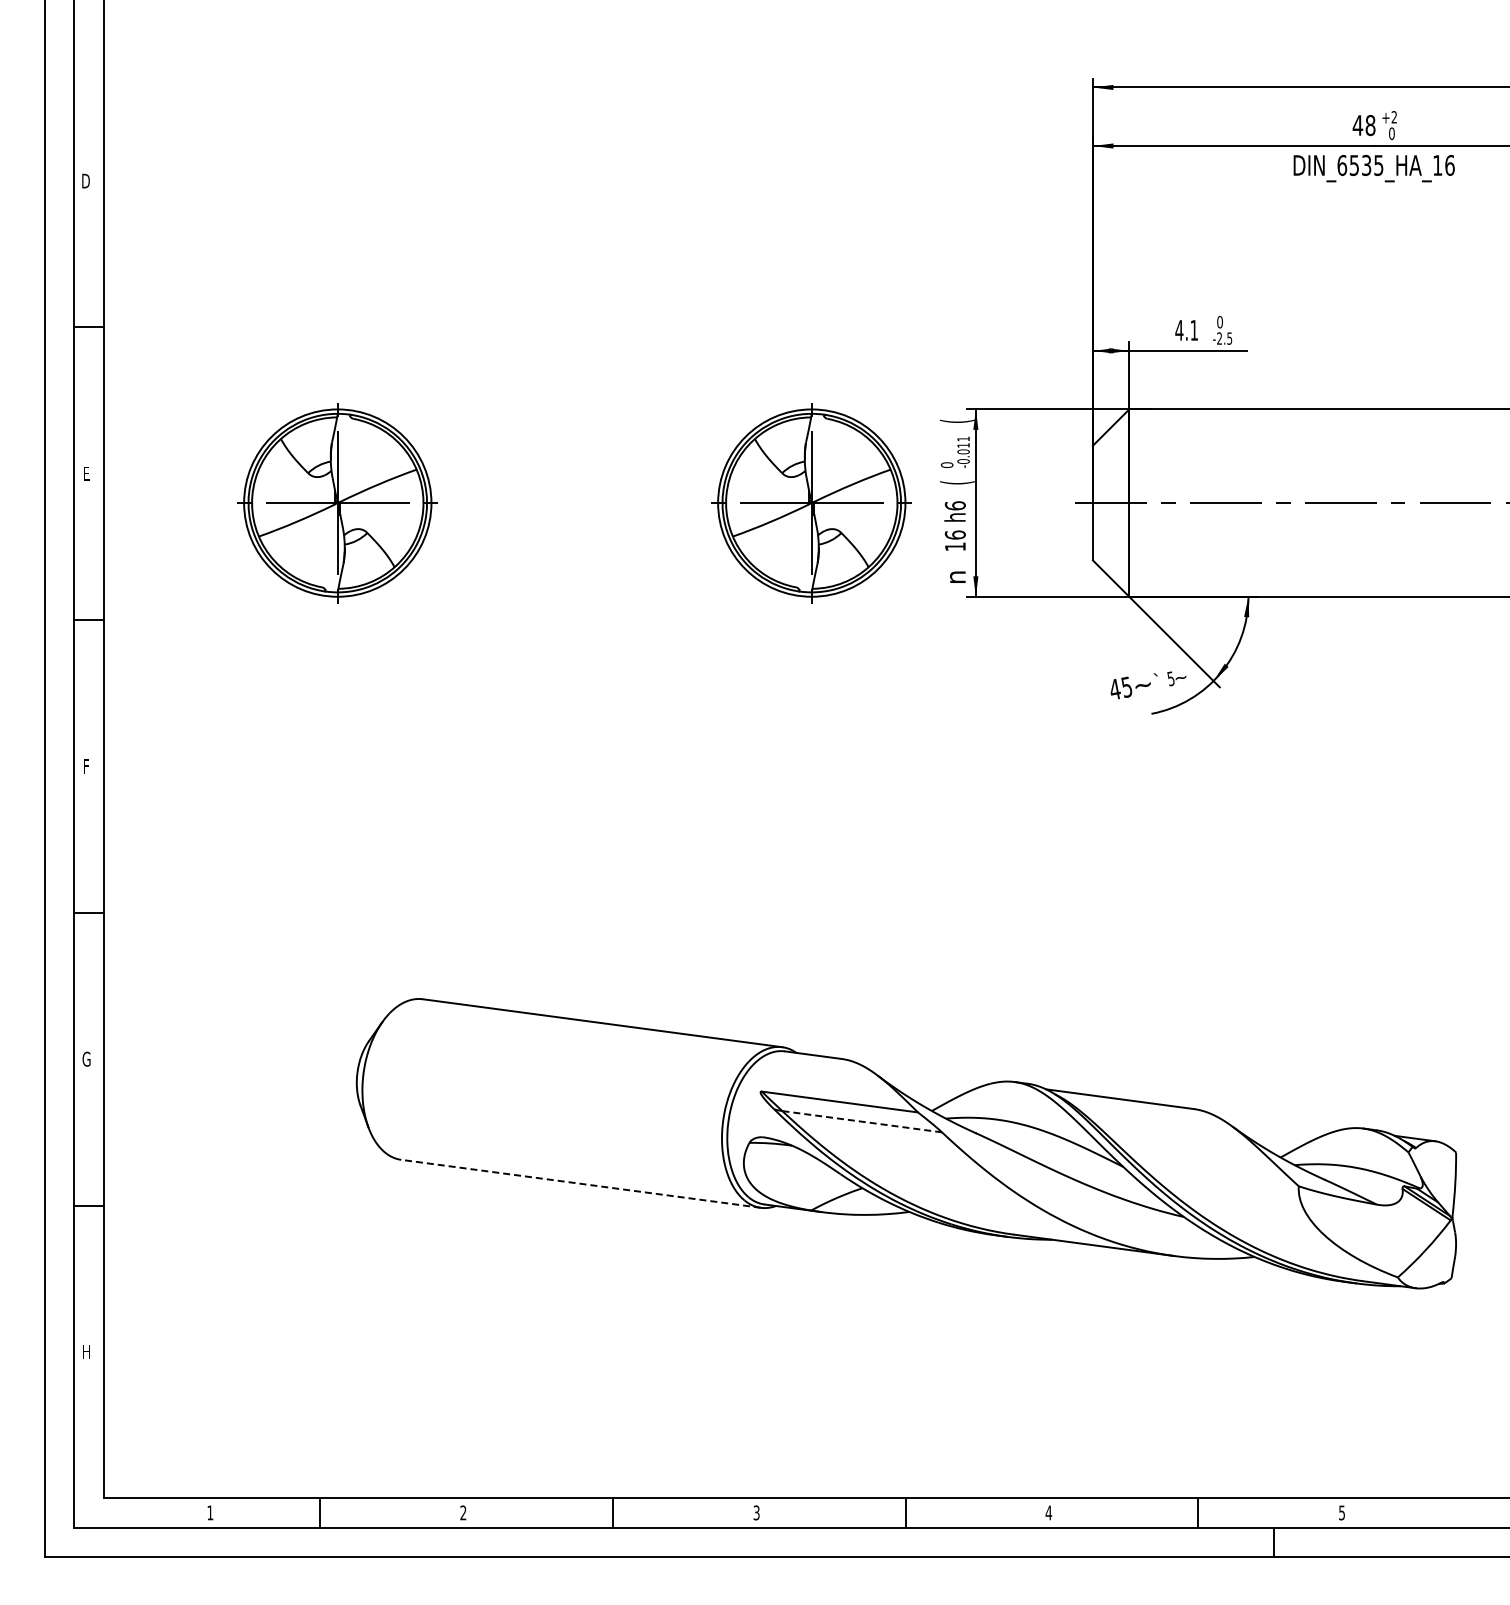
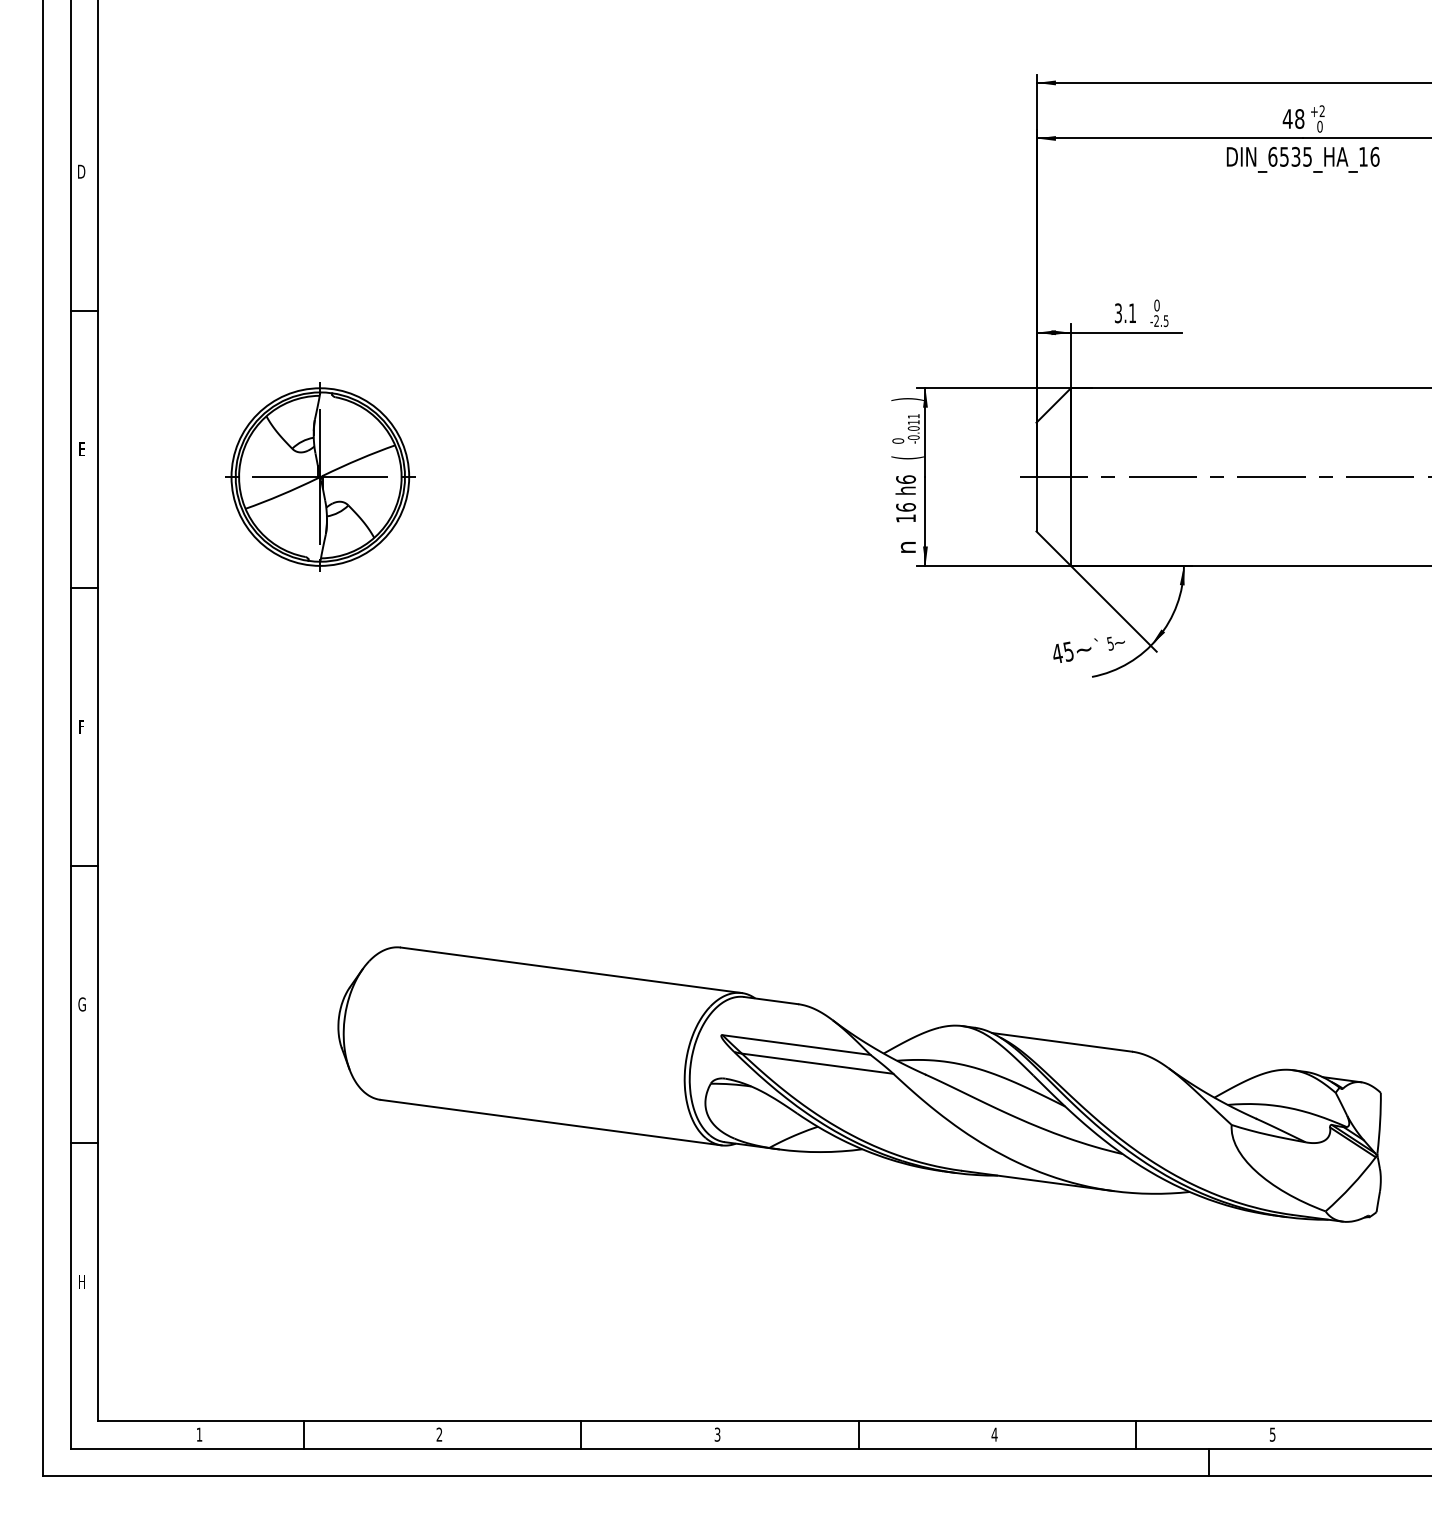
text: (1179, 329) -> (1118, 312), 4.1 -> 3.1
text: (956, 420) -> (907, 398), ( -> )
part: (811, 503) -> (769, 477), removed
line: (862, 1121) -> (817, 1063), dashed -> solid
line: (580, 1183) -> (550, 1122), dashed -> solid

